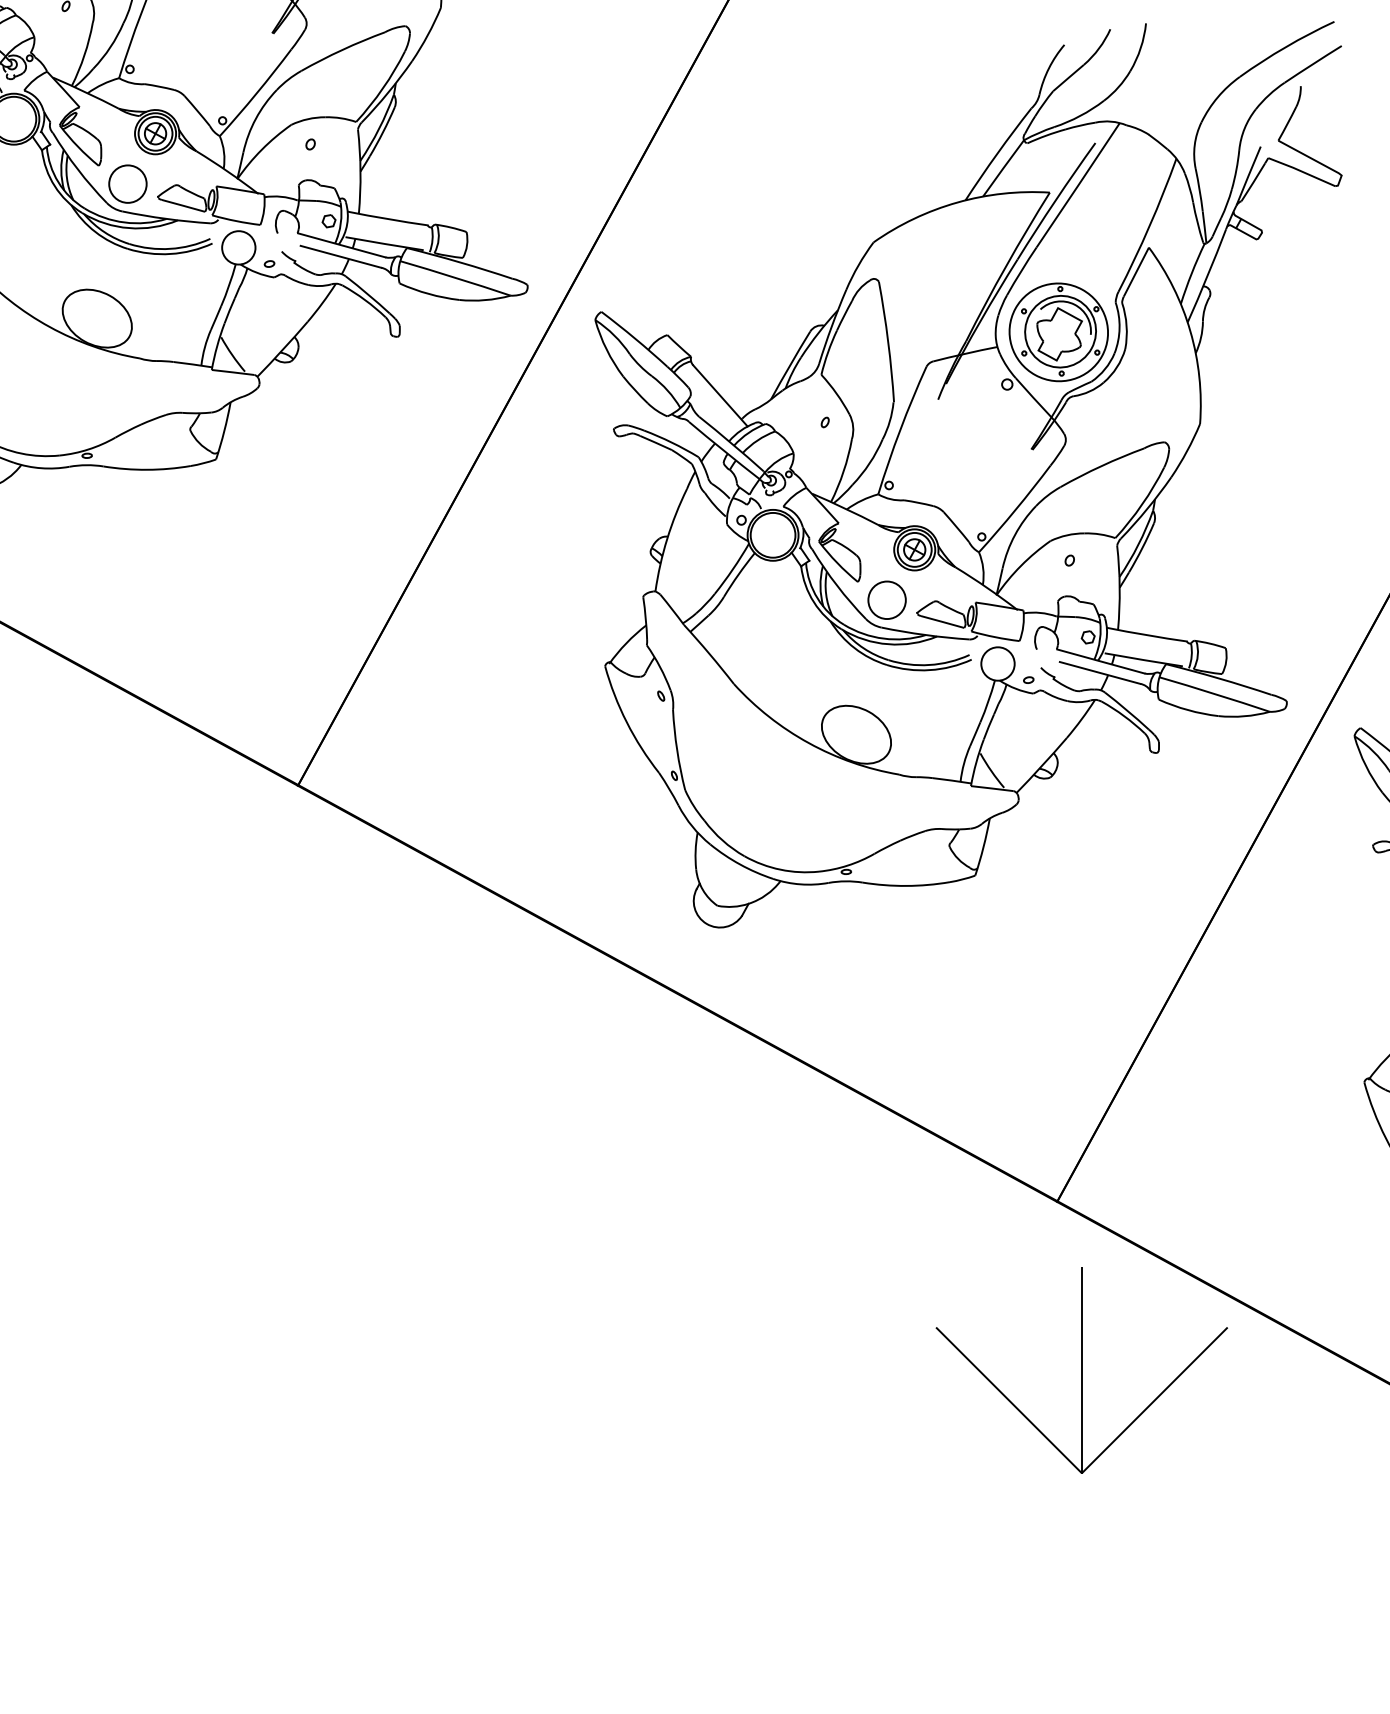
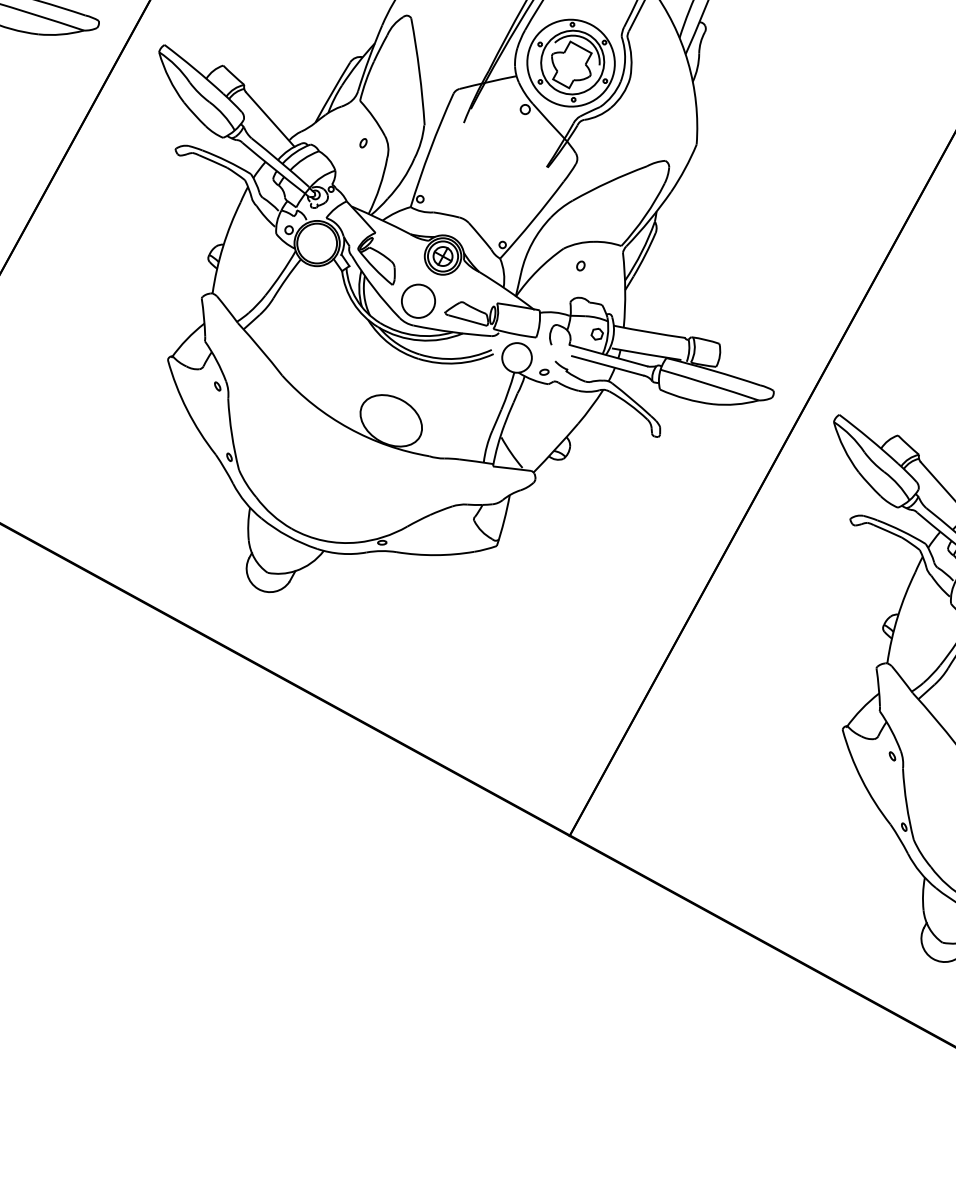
hatch: (1081, 1370) -> (591, 985), removed

